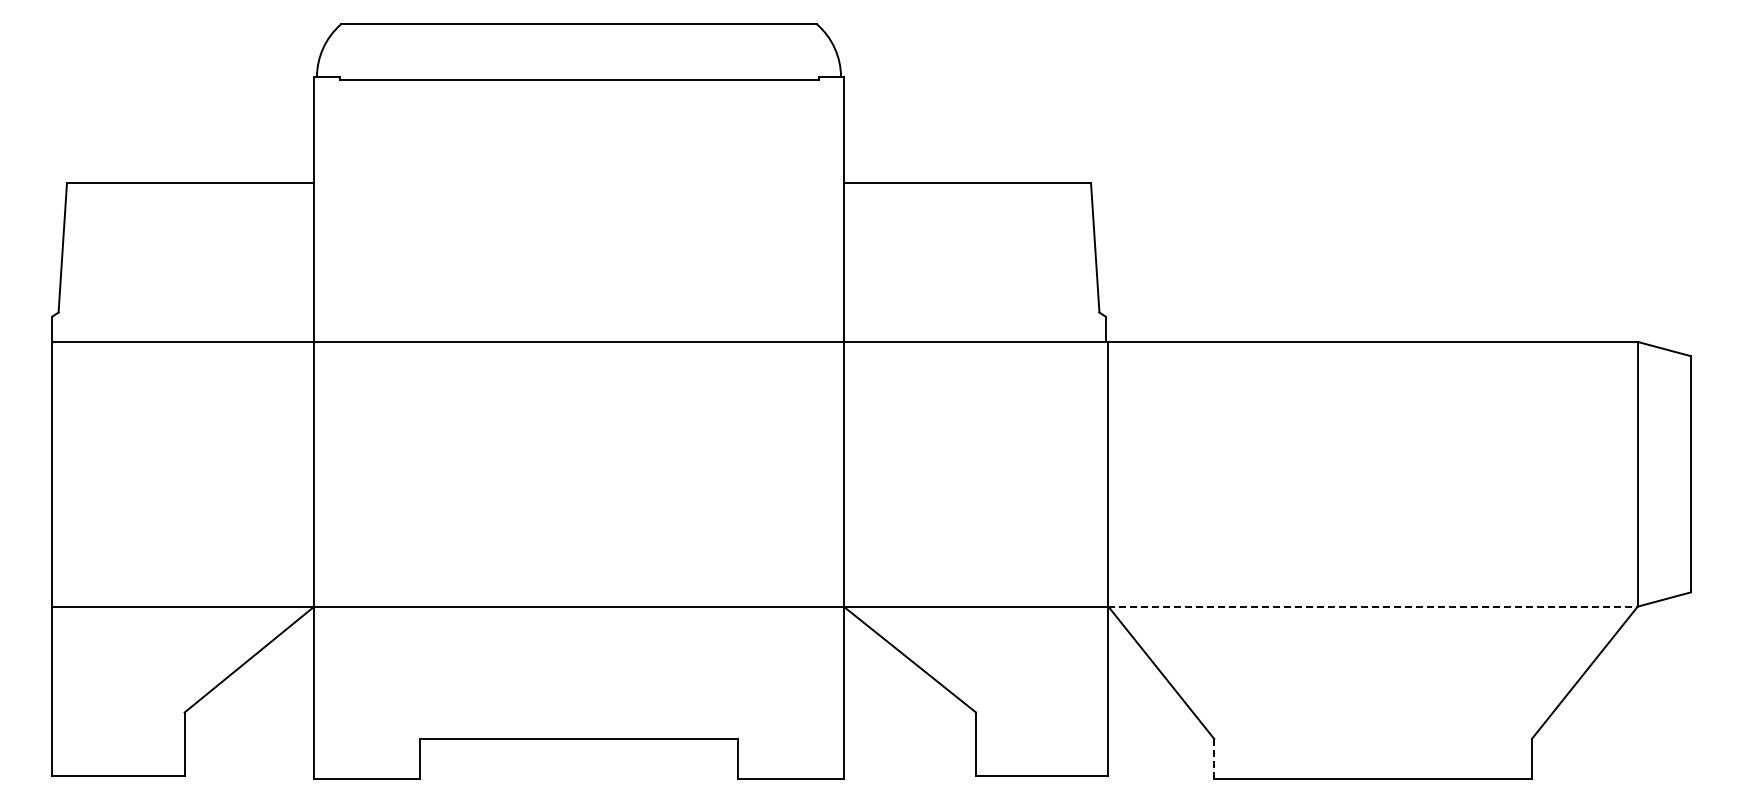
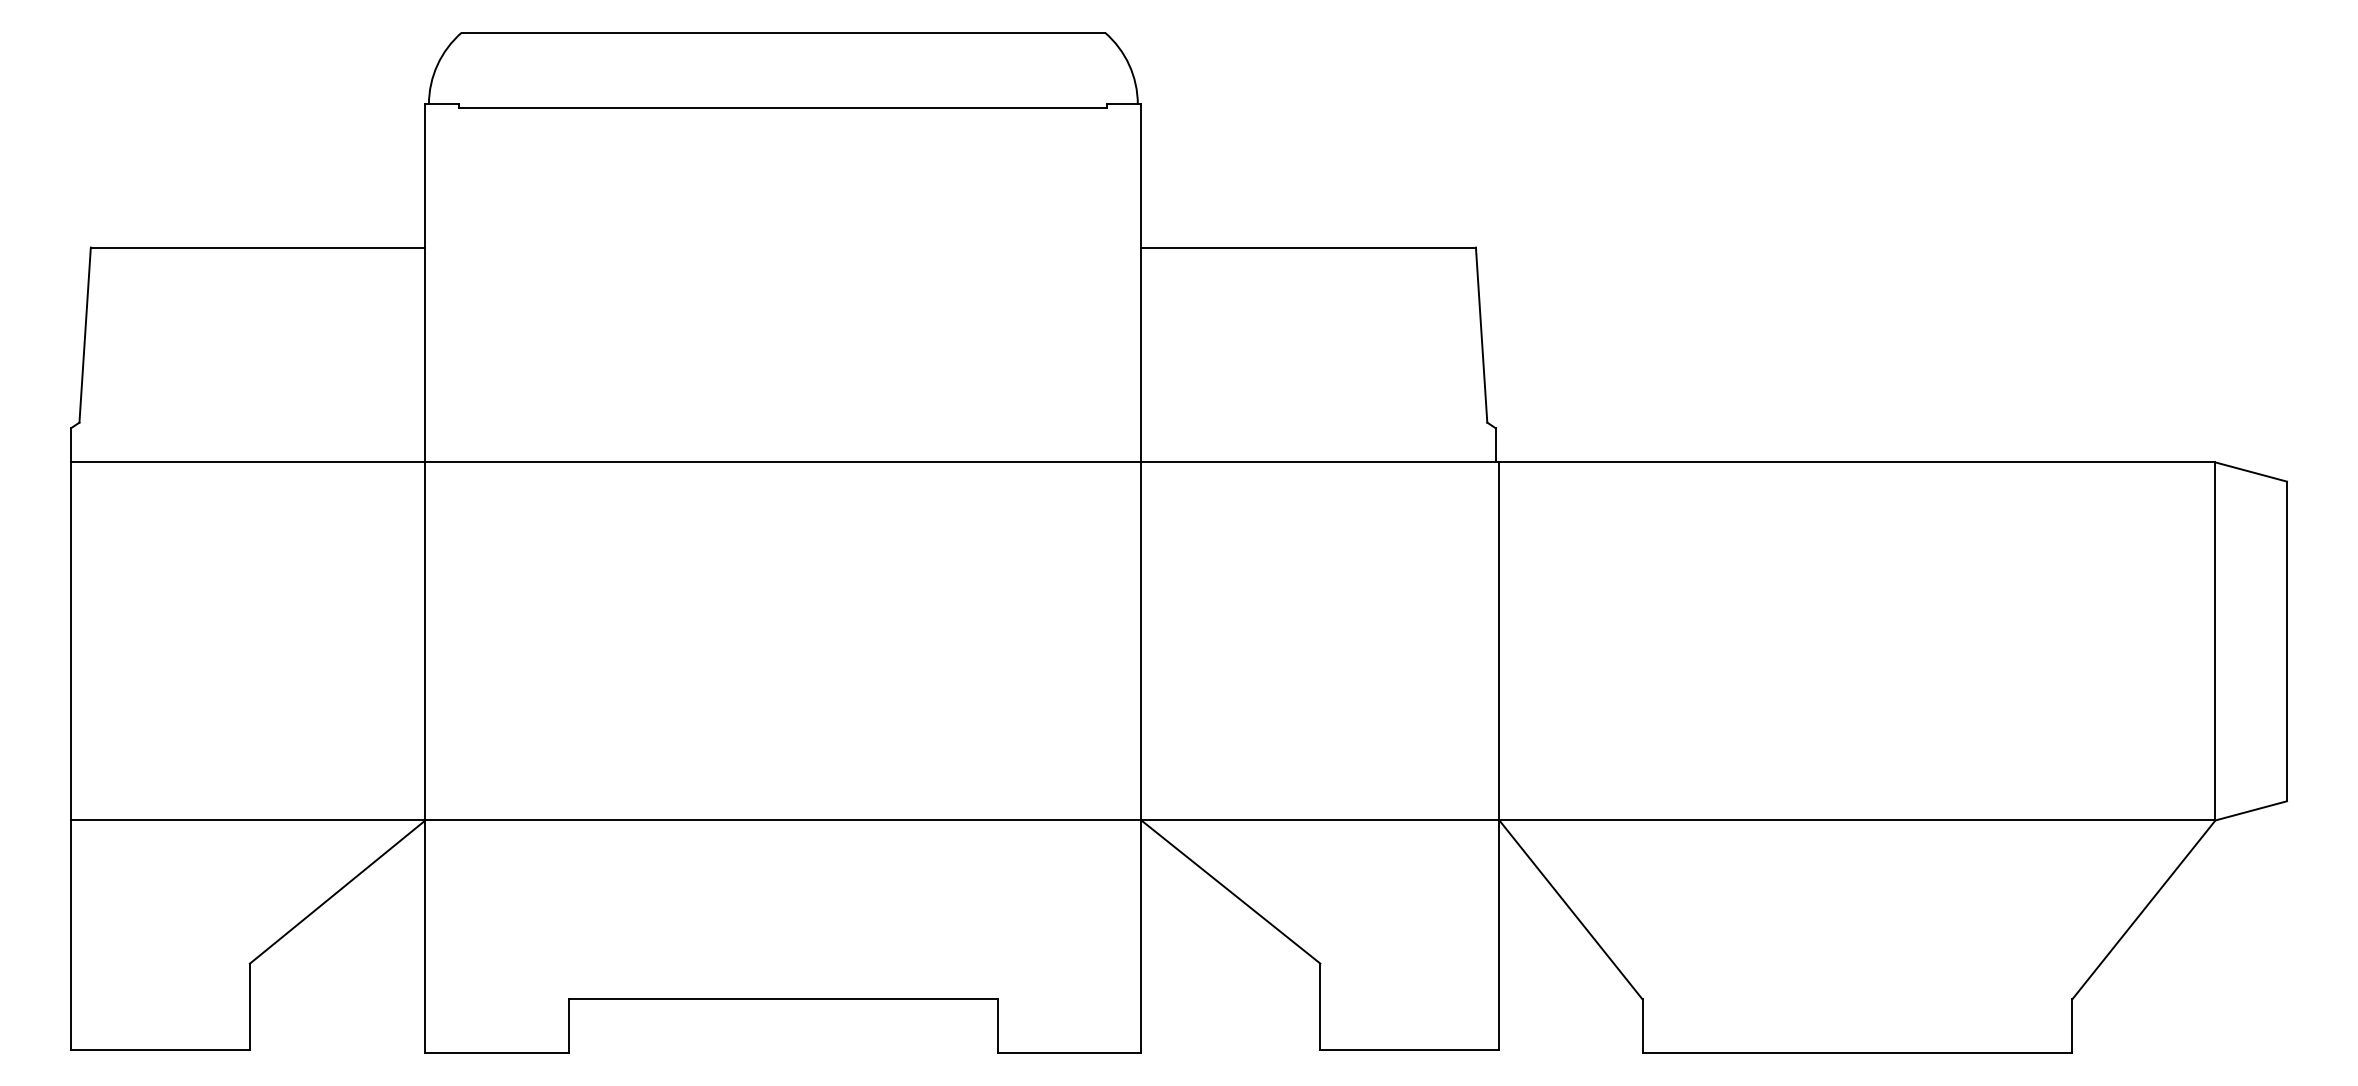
line: (1373, 606) -> (1858, 820), dashed -> solid
line: (1214, 758) -> (1642, 1025), dashed -> solid

